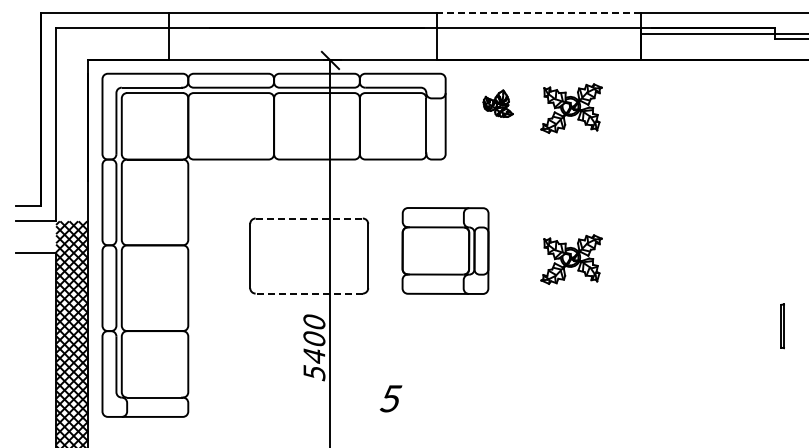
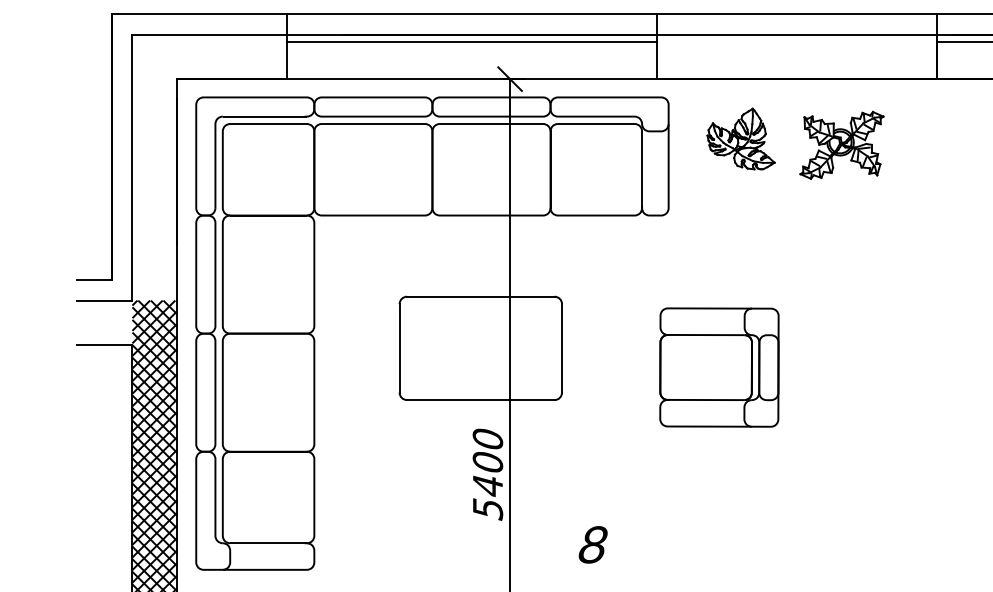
line: (538, 13) -> (796, 14), dashed -> solid
line: (302, 33) -> (471, 42), added
part: (497, 103) -> (740, 138), size x1.67
line: (309, 218) -> (481, 296), dashed -> solid
part: (445, 250) -> (719, 366), moved
part: (571, 259) -> (841, 353), removed
line: (309, 293) -> (481, 399), dashed -> solid
text: (390, 398) -> (592, 544), 5 -> 8

